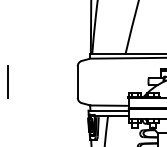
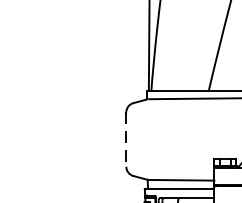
line: (7, 81) -> (5, 138), removed
line: (77, 82) -> (125, 140), solid -> dashed

